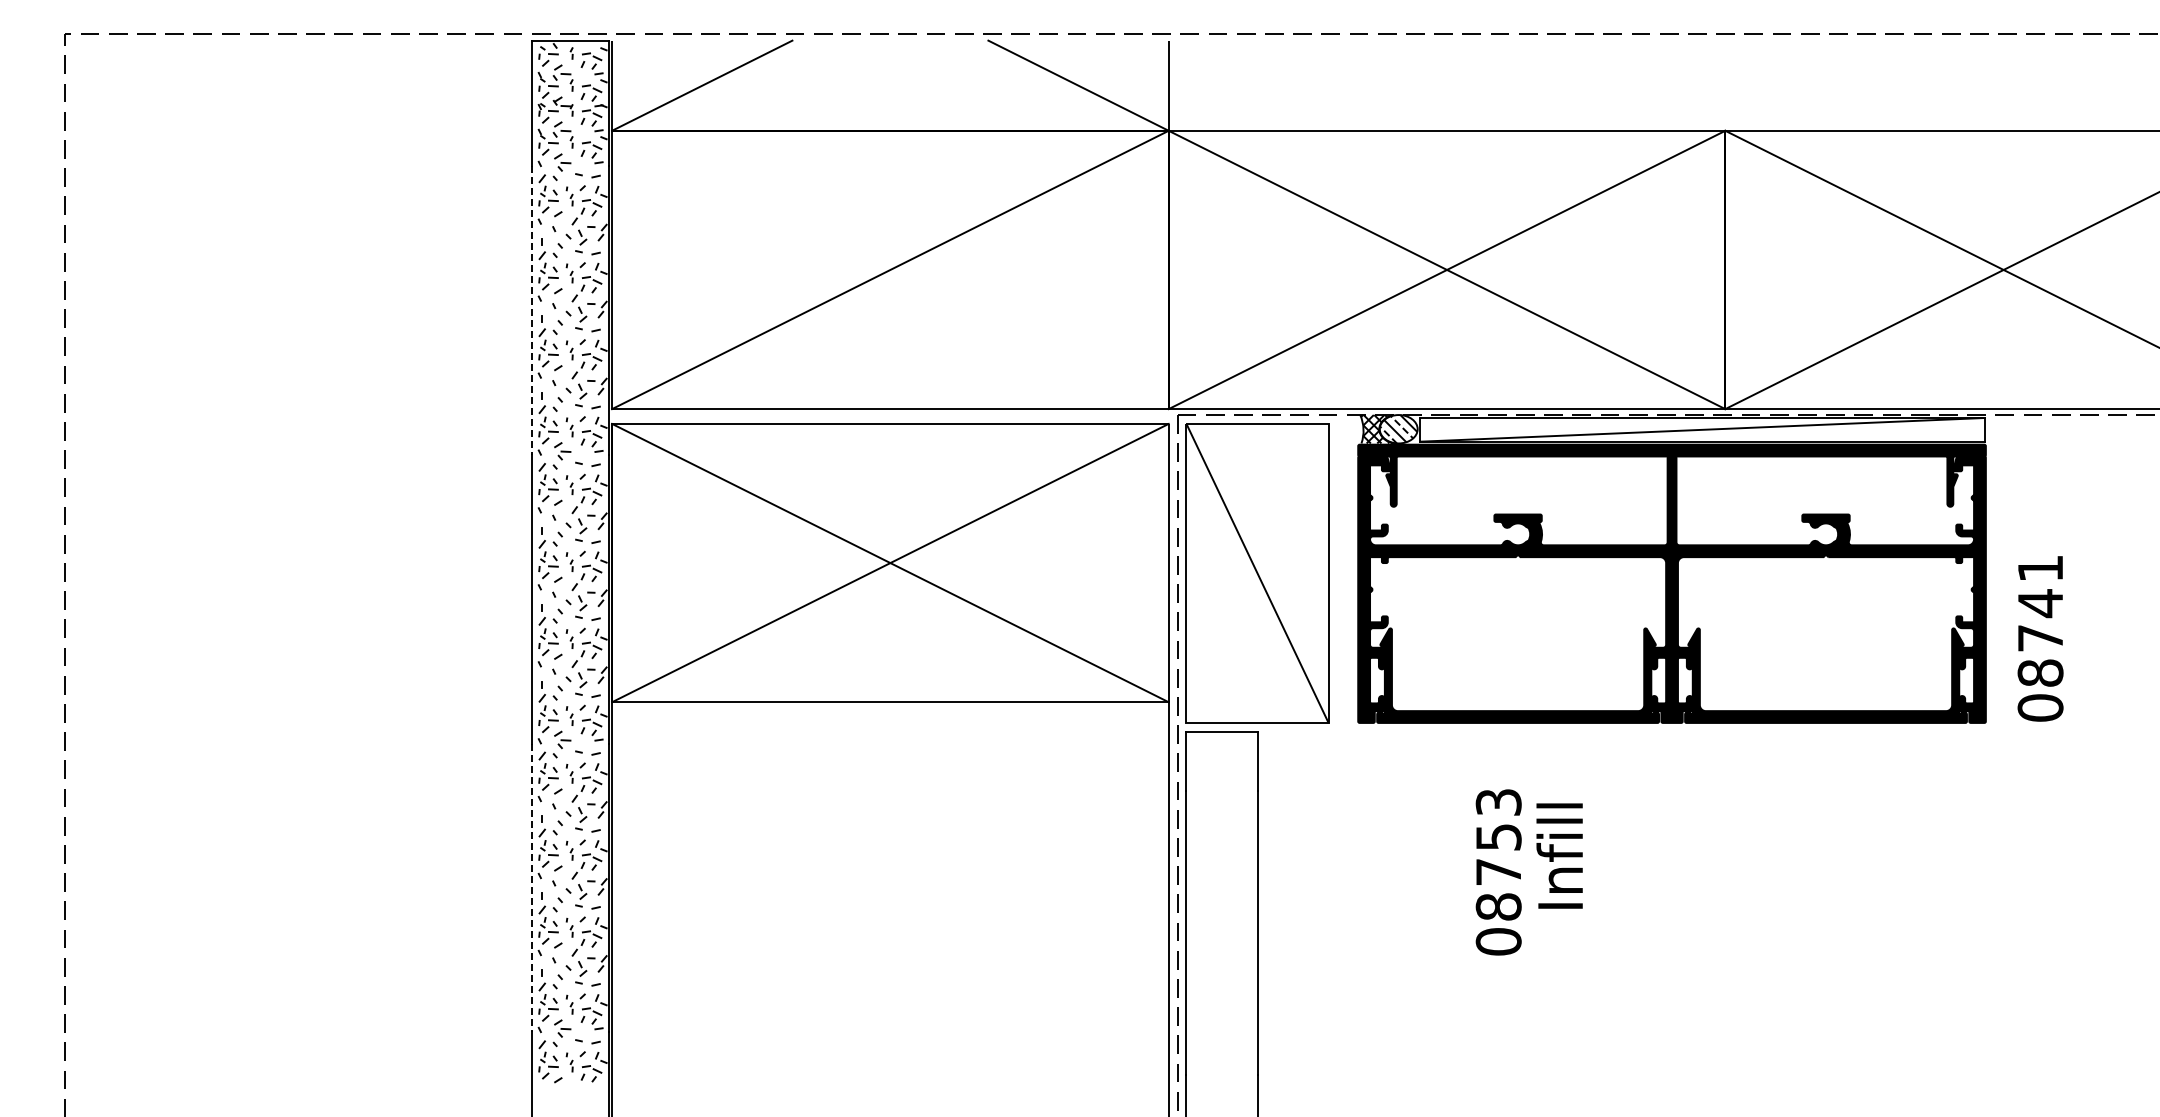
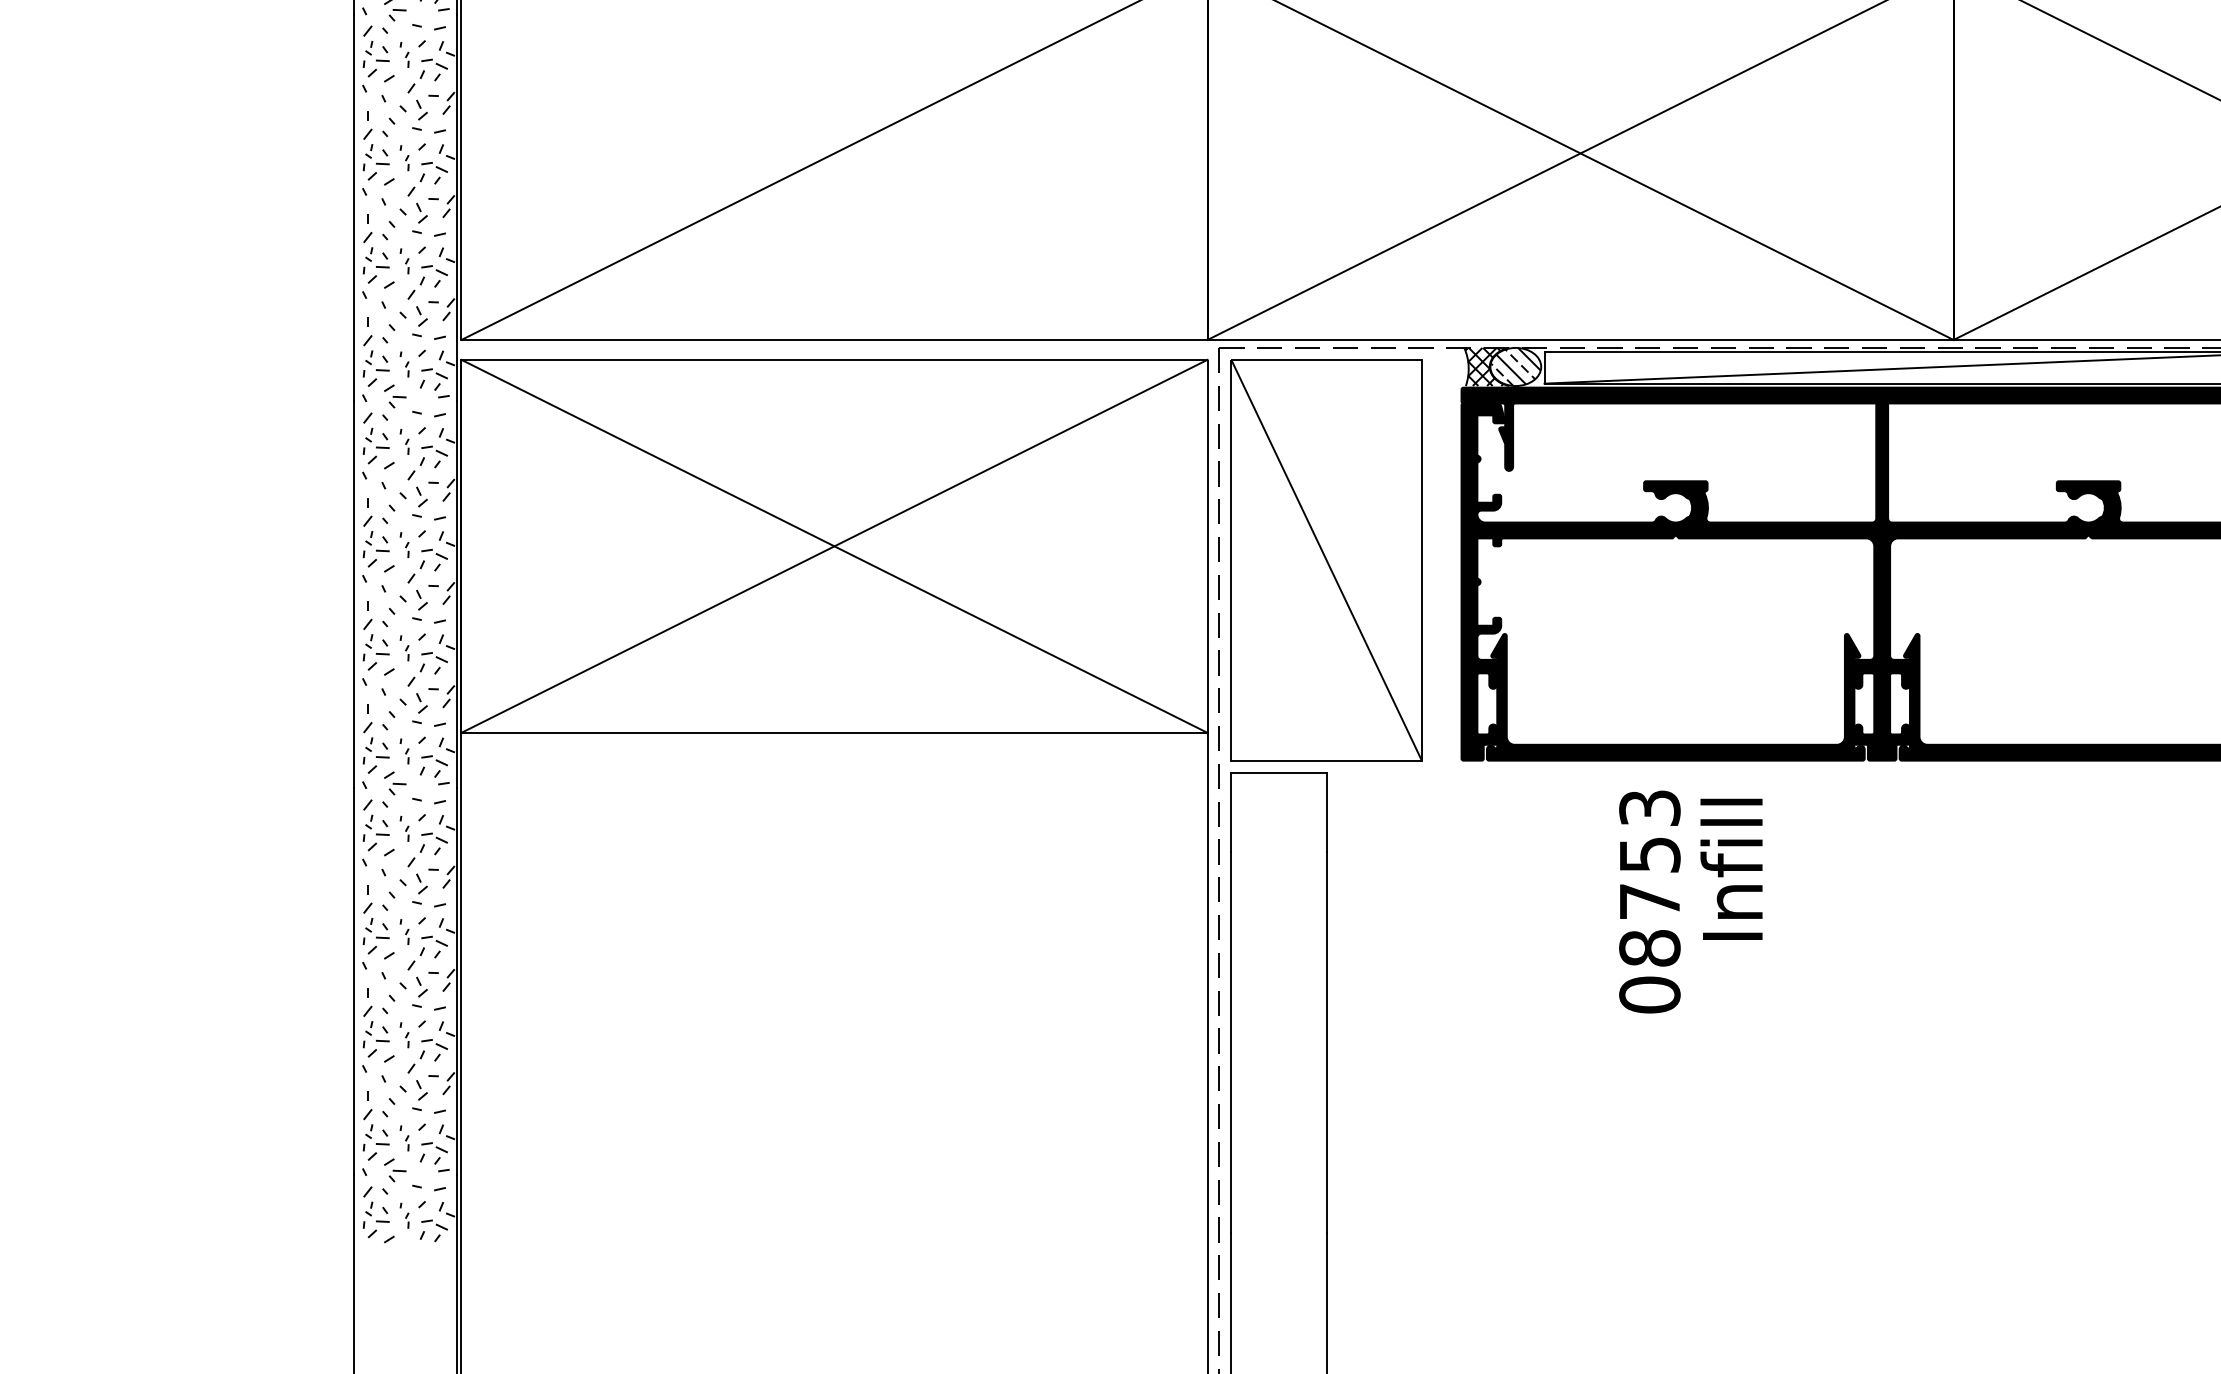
line: (532, 311) -> (354, 209), dashed -> solid
text: (1559, 855) -> (1731, 868), moved
text: (1498, 872) -> (1649, 902), moved
line: (532, 888) -> (354, 982), dashed -> solid

